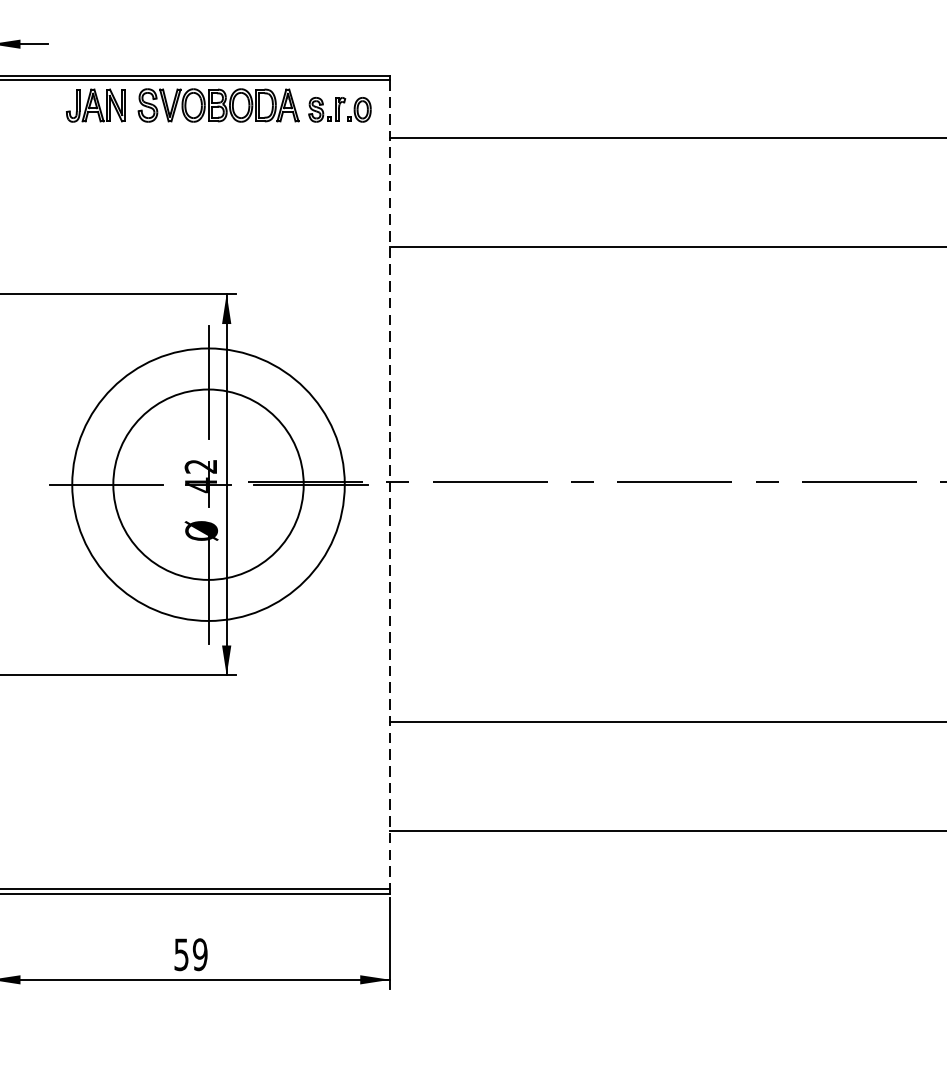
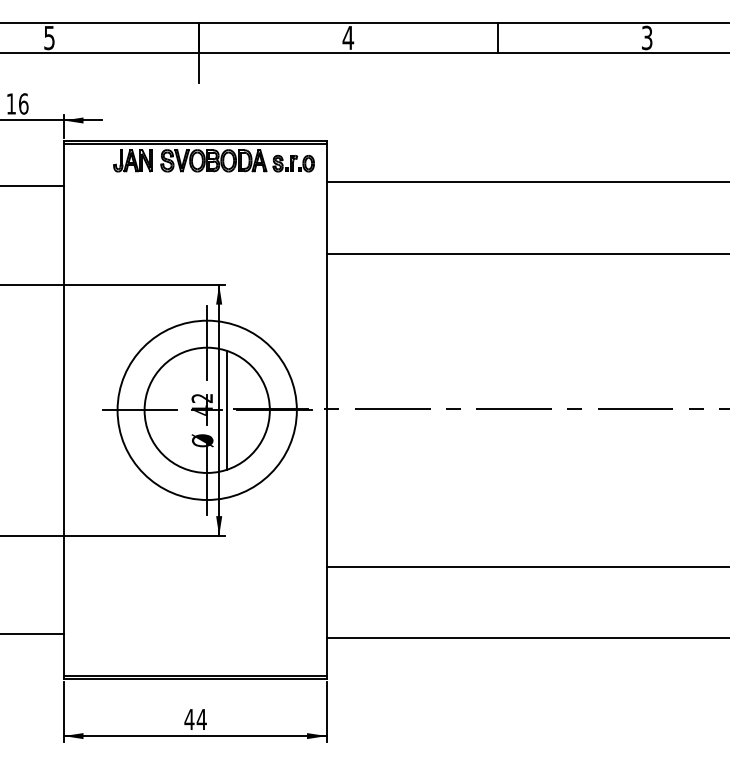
line: (237, 483) -> (226, 409), added
line: (389, 484) -> (326, 410), dashed -> solid
text: (190, 954) -> (195, 719), 59 -> 44

